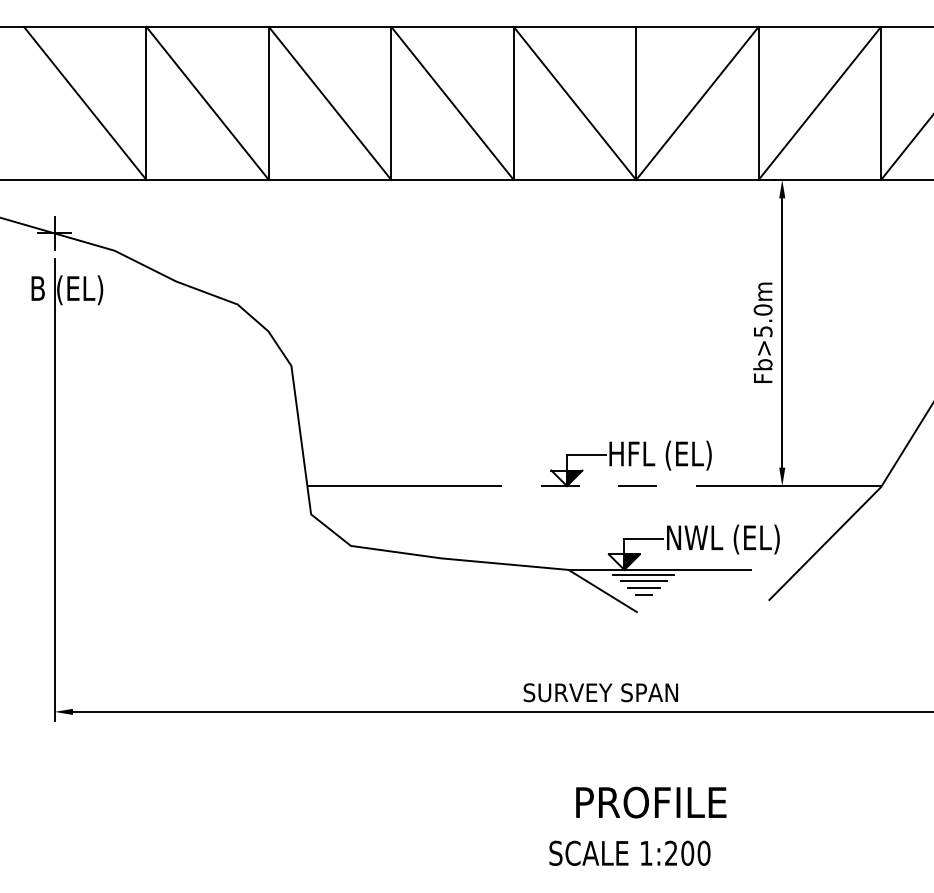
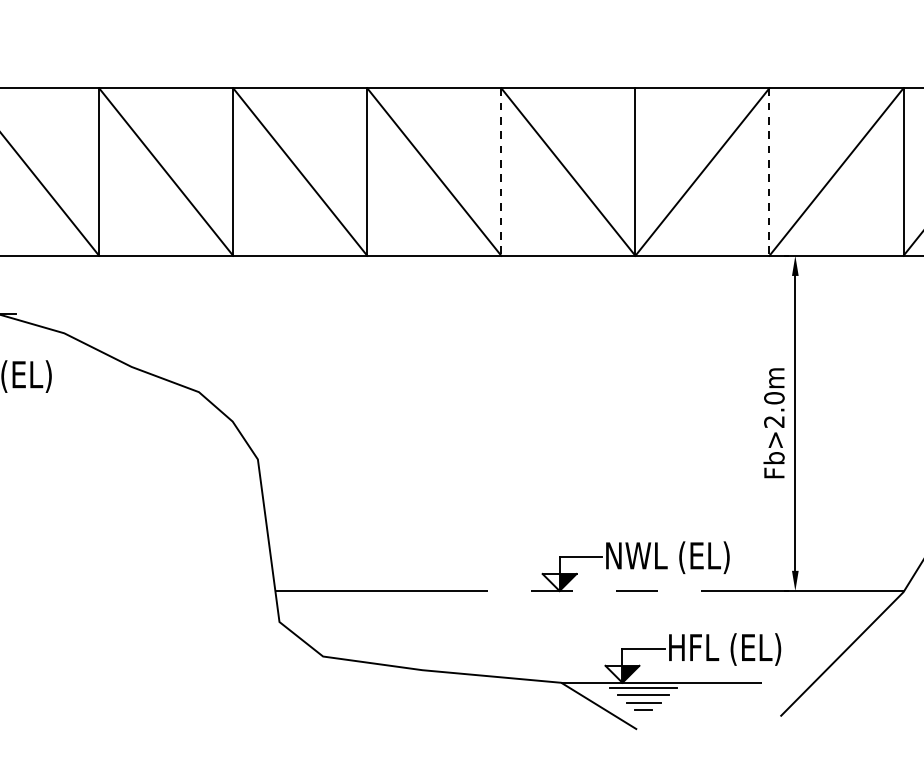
line: (513, 103) -> (501, 172), solid -> dashed
line: (758, 103) -> (769, 172), solid -> dashed
text: (762, 331) -> (773, 421), Fb>5.0m -> Fb>2.0m
text: (667, 455) -> (669, 557), HFL (EL) -> NWL (EL)
text: (724, 539) -> (732, 649), NWL (EL) -> HFL (EL)

